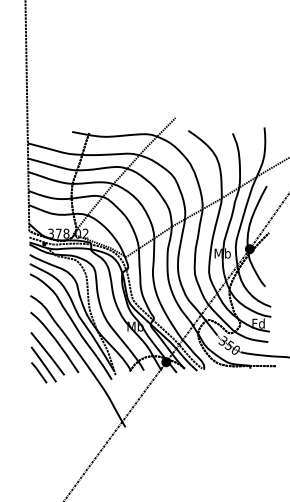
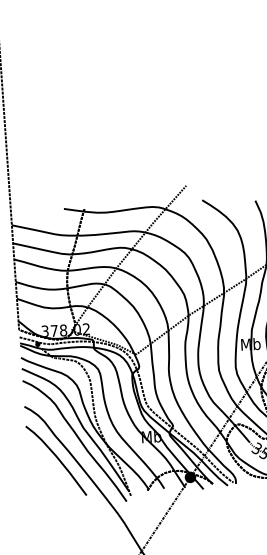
part: (47, 357) -> (48, 479), removed

